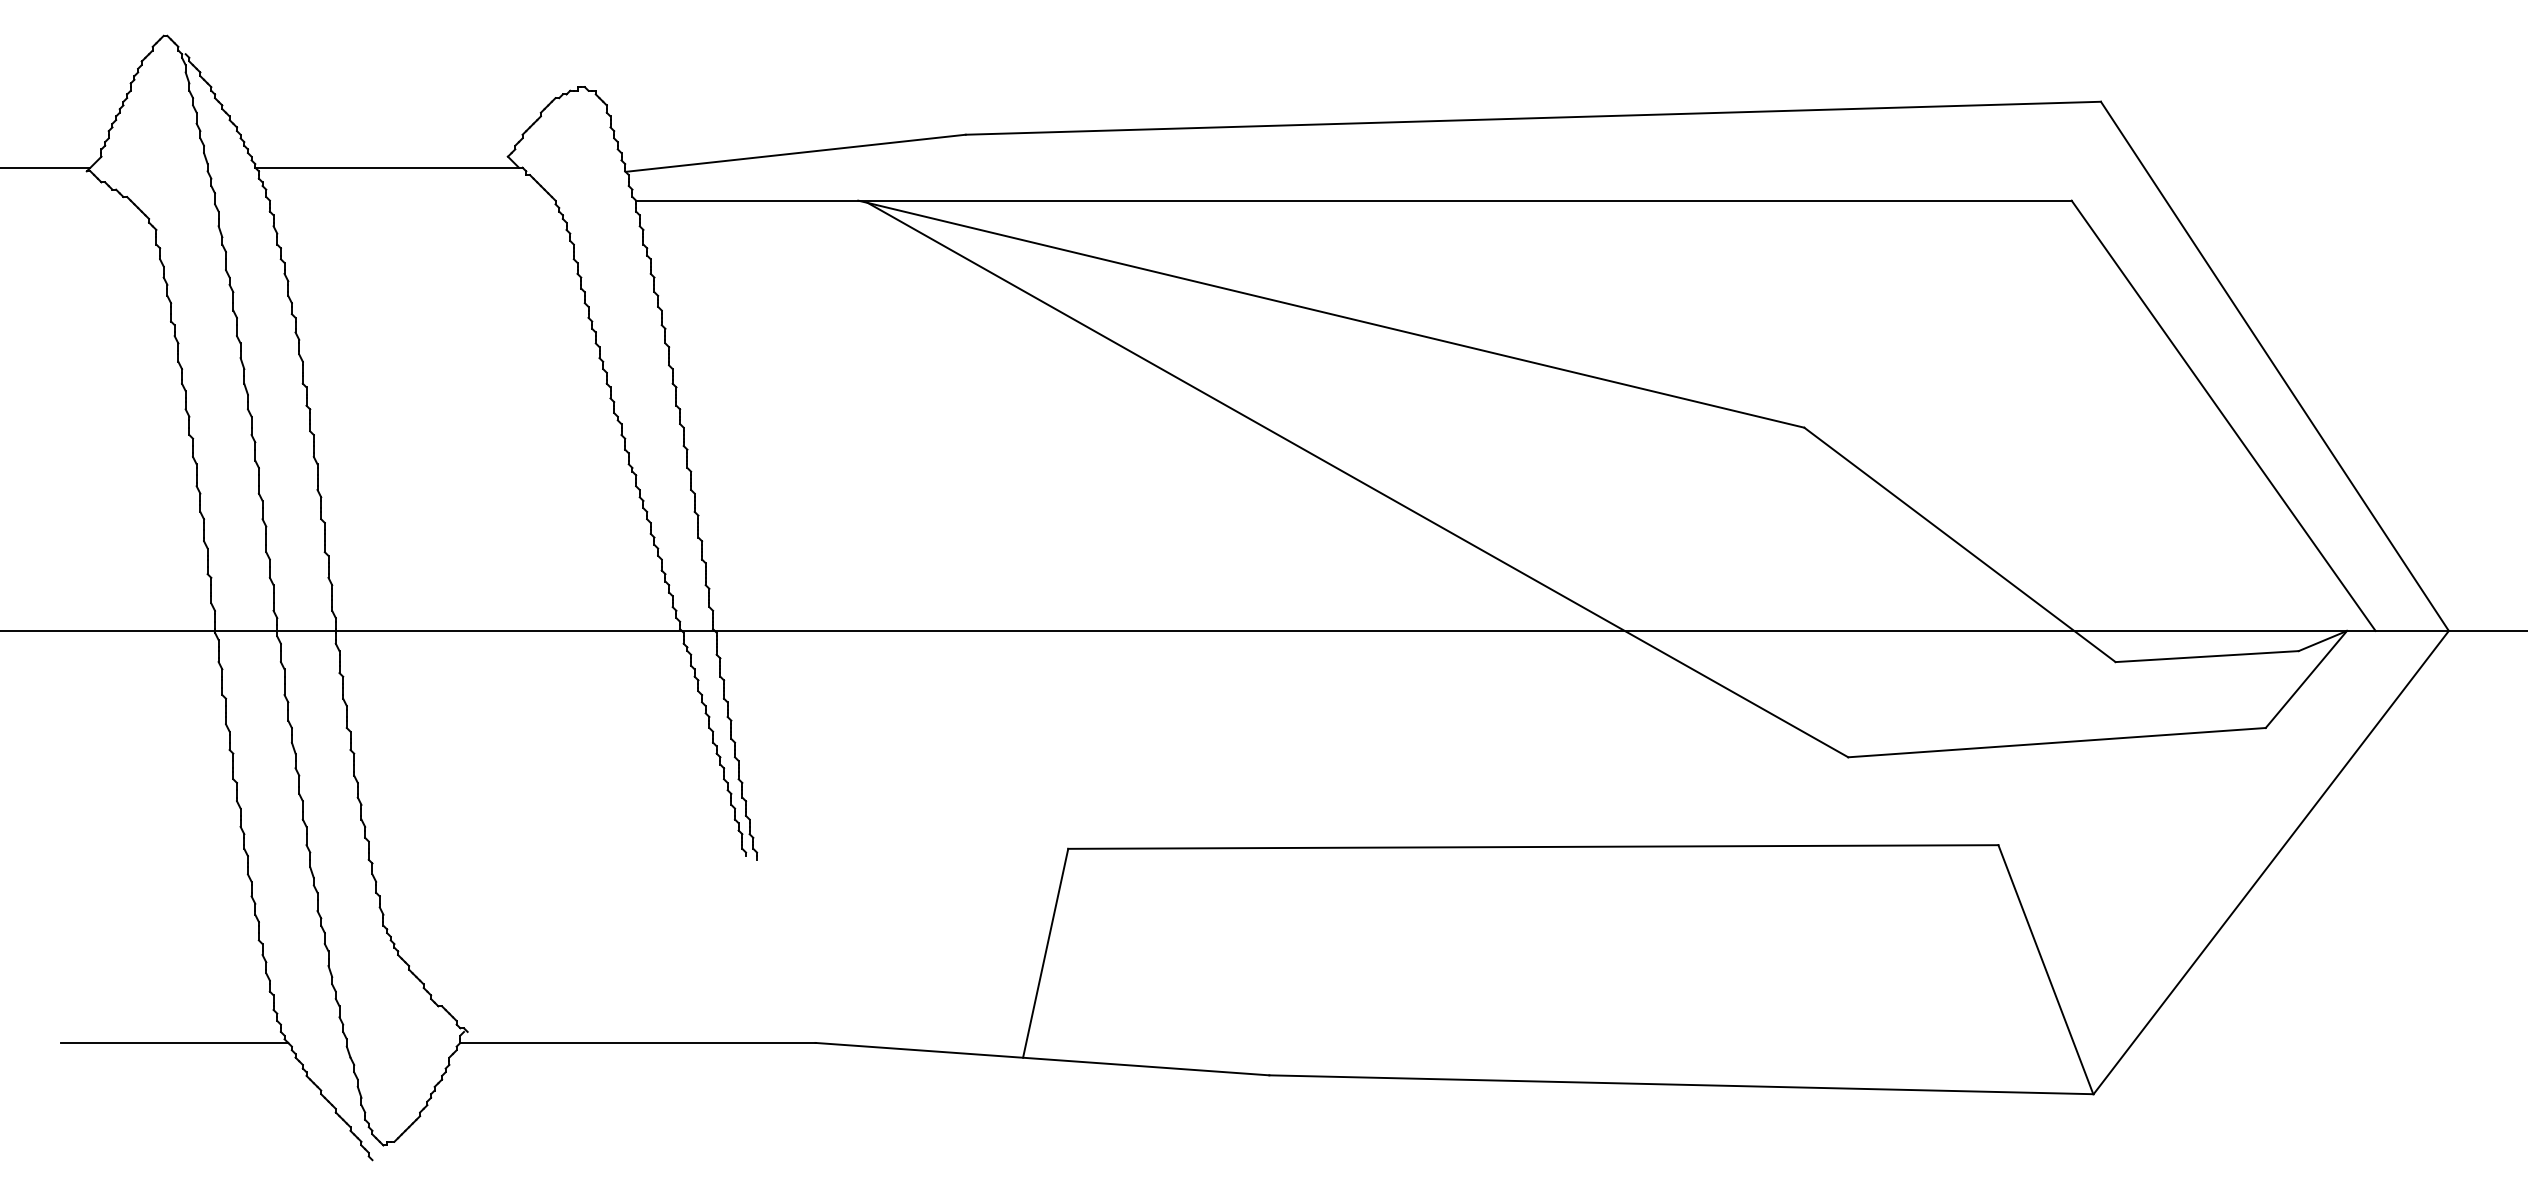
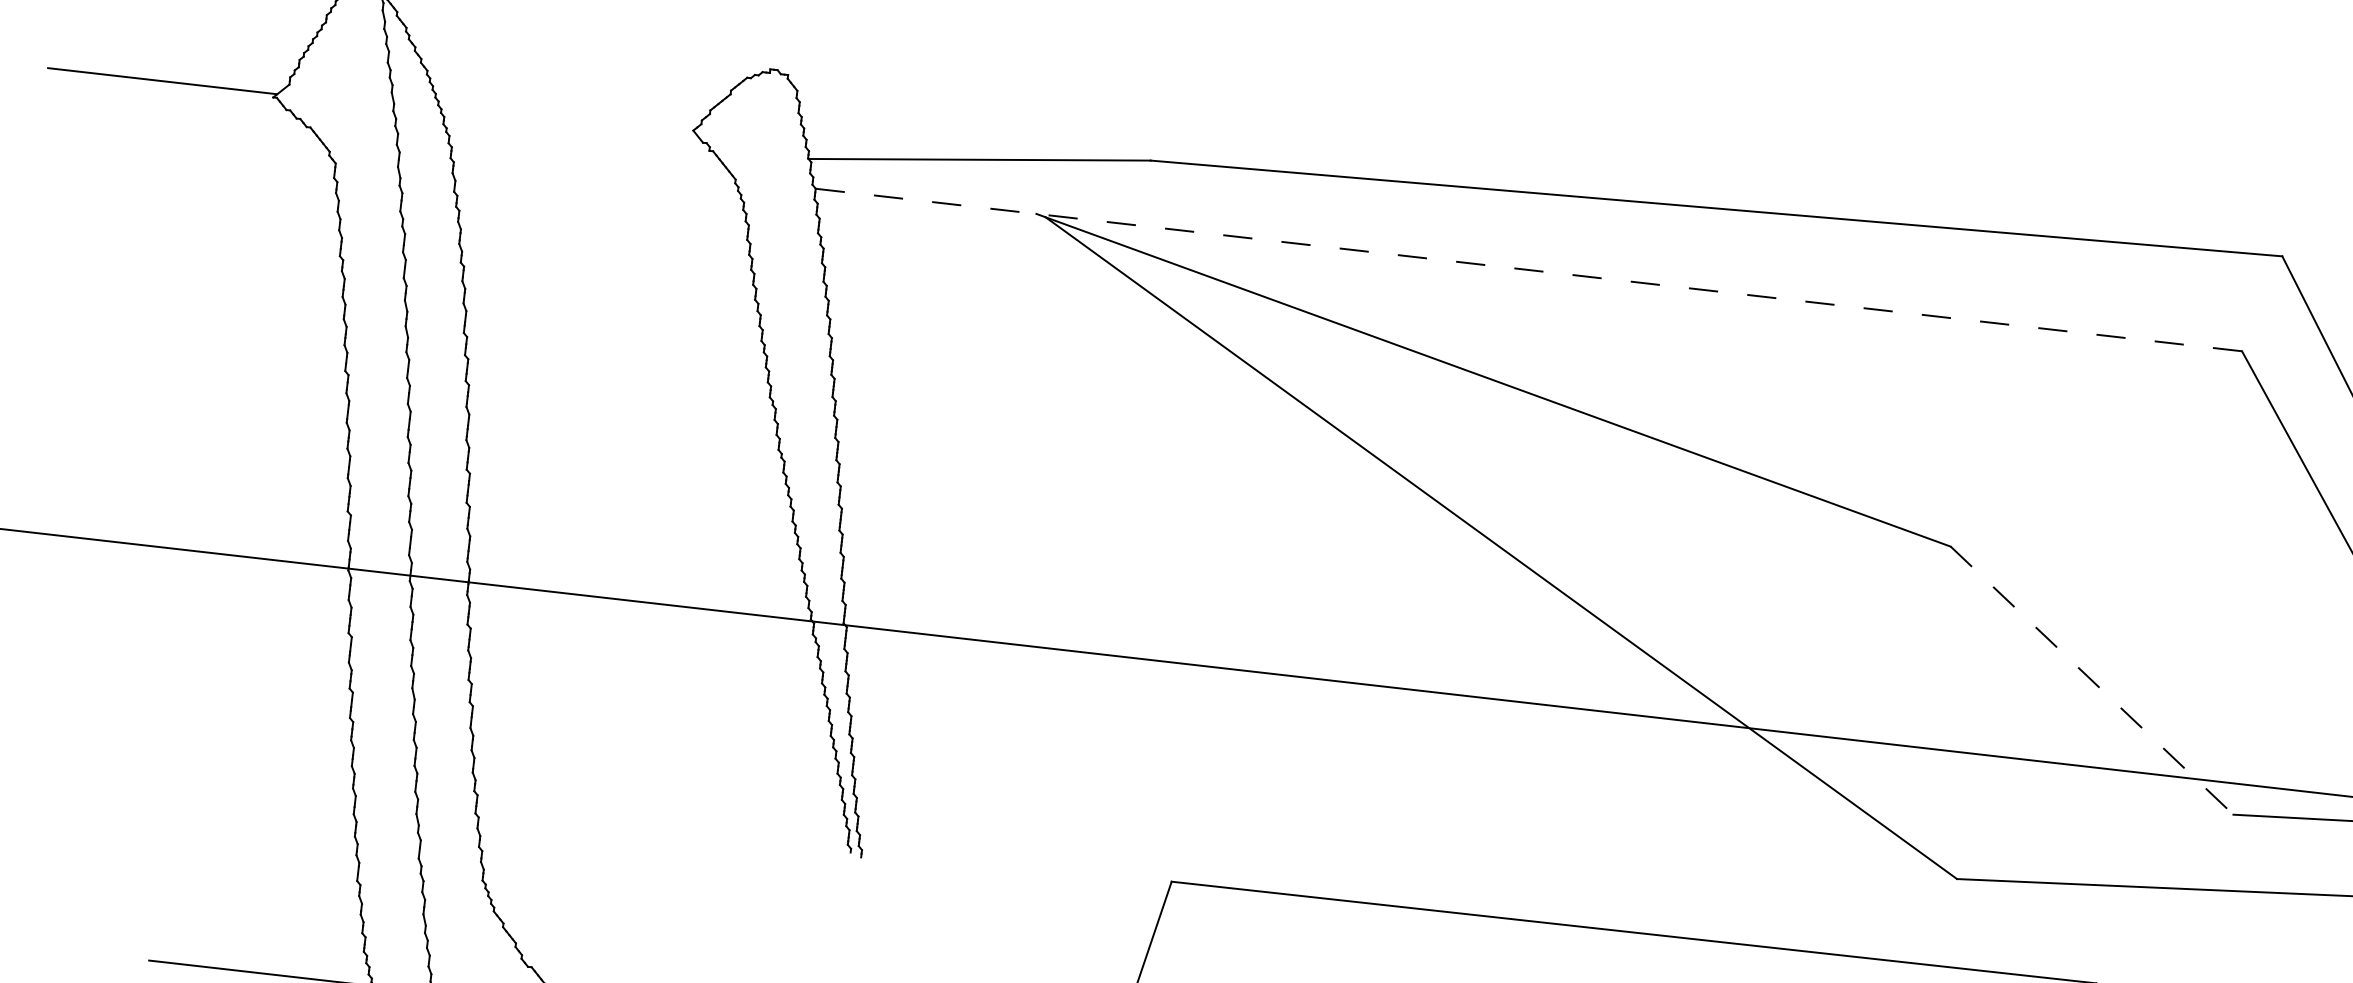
line: (386, 167) -> (571, 127), removed
line: (1353, 200) -> (1528, 269), solid -> dashed
line: (1959, 544) -> (2091, 680), solid -> dashed

